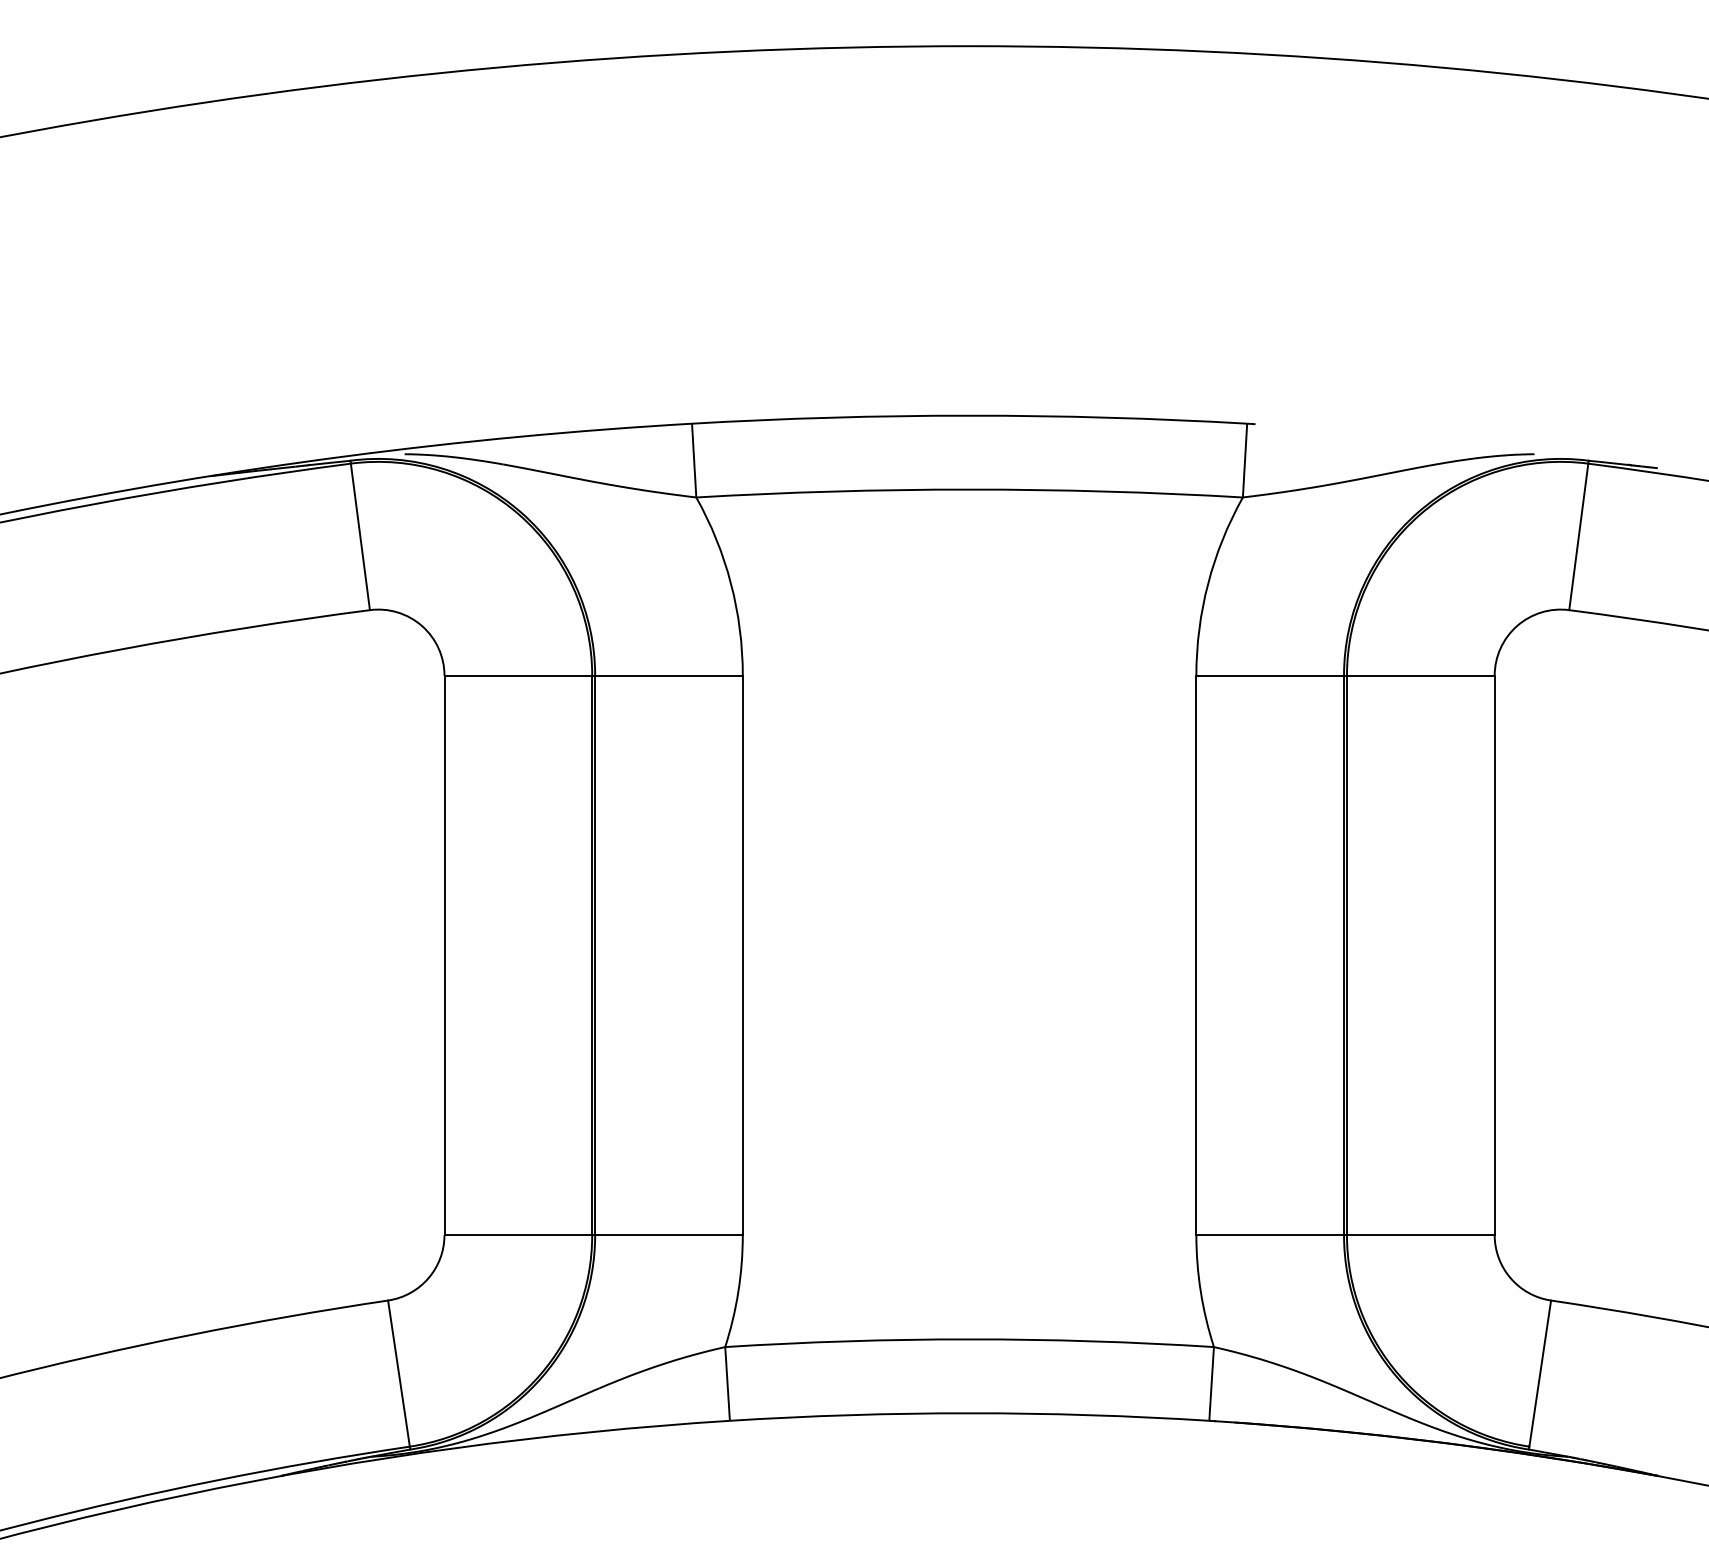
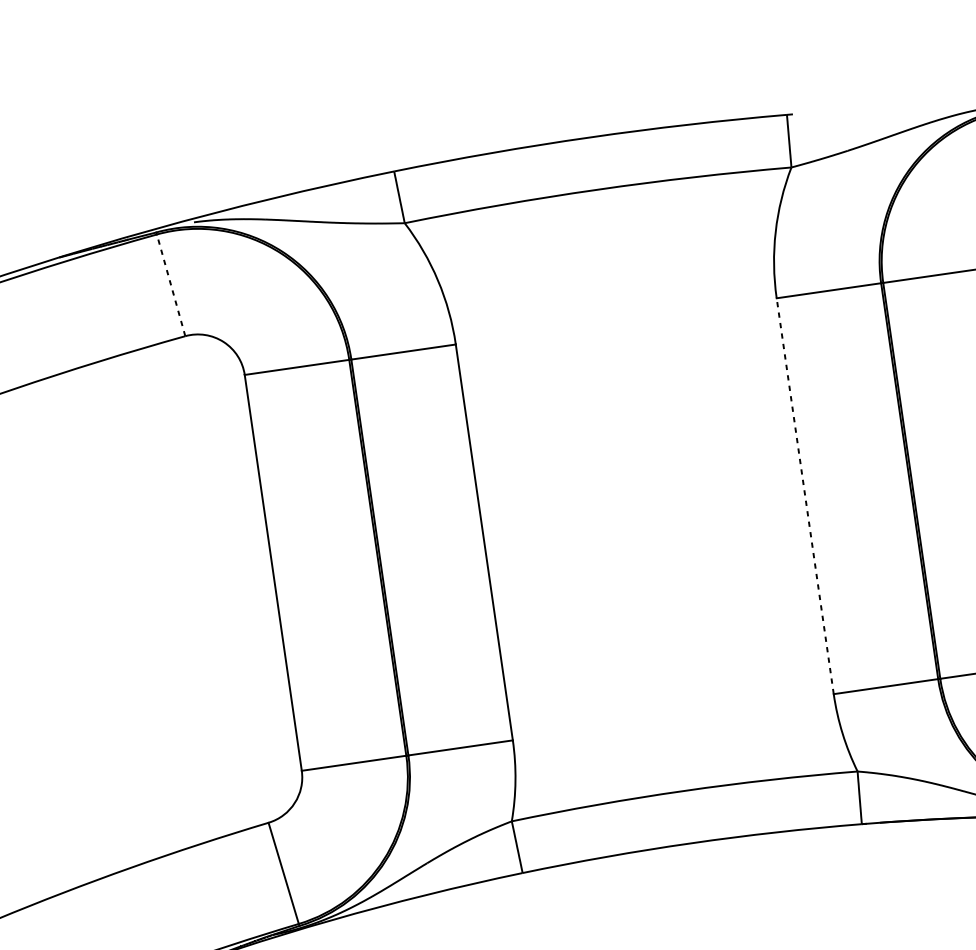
line: (360, 536) -> (171, 285), solid -> dashed
line: (1196, 955) -> (805, 496), solid -> dashed

